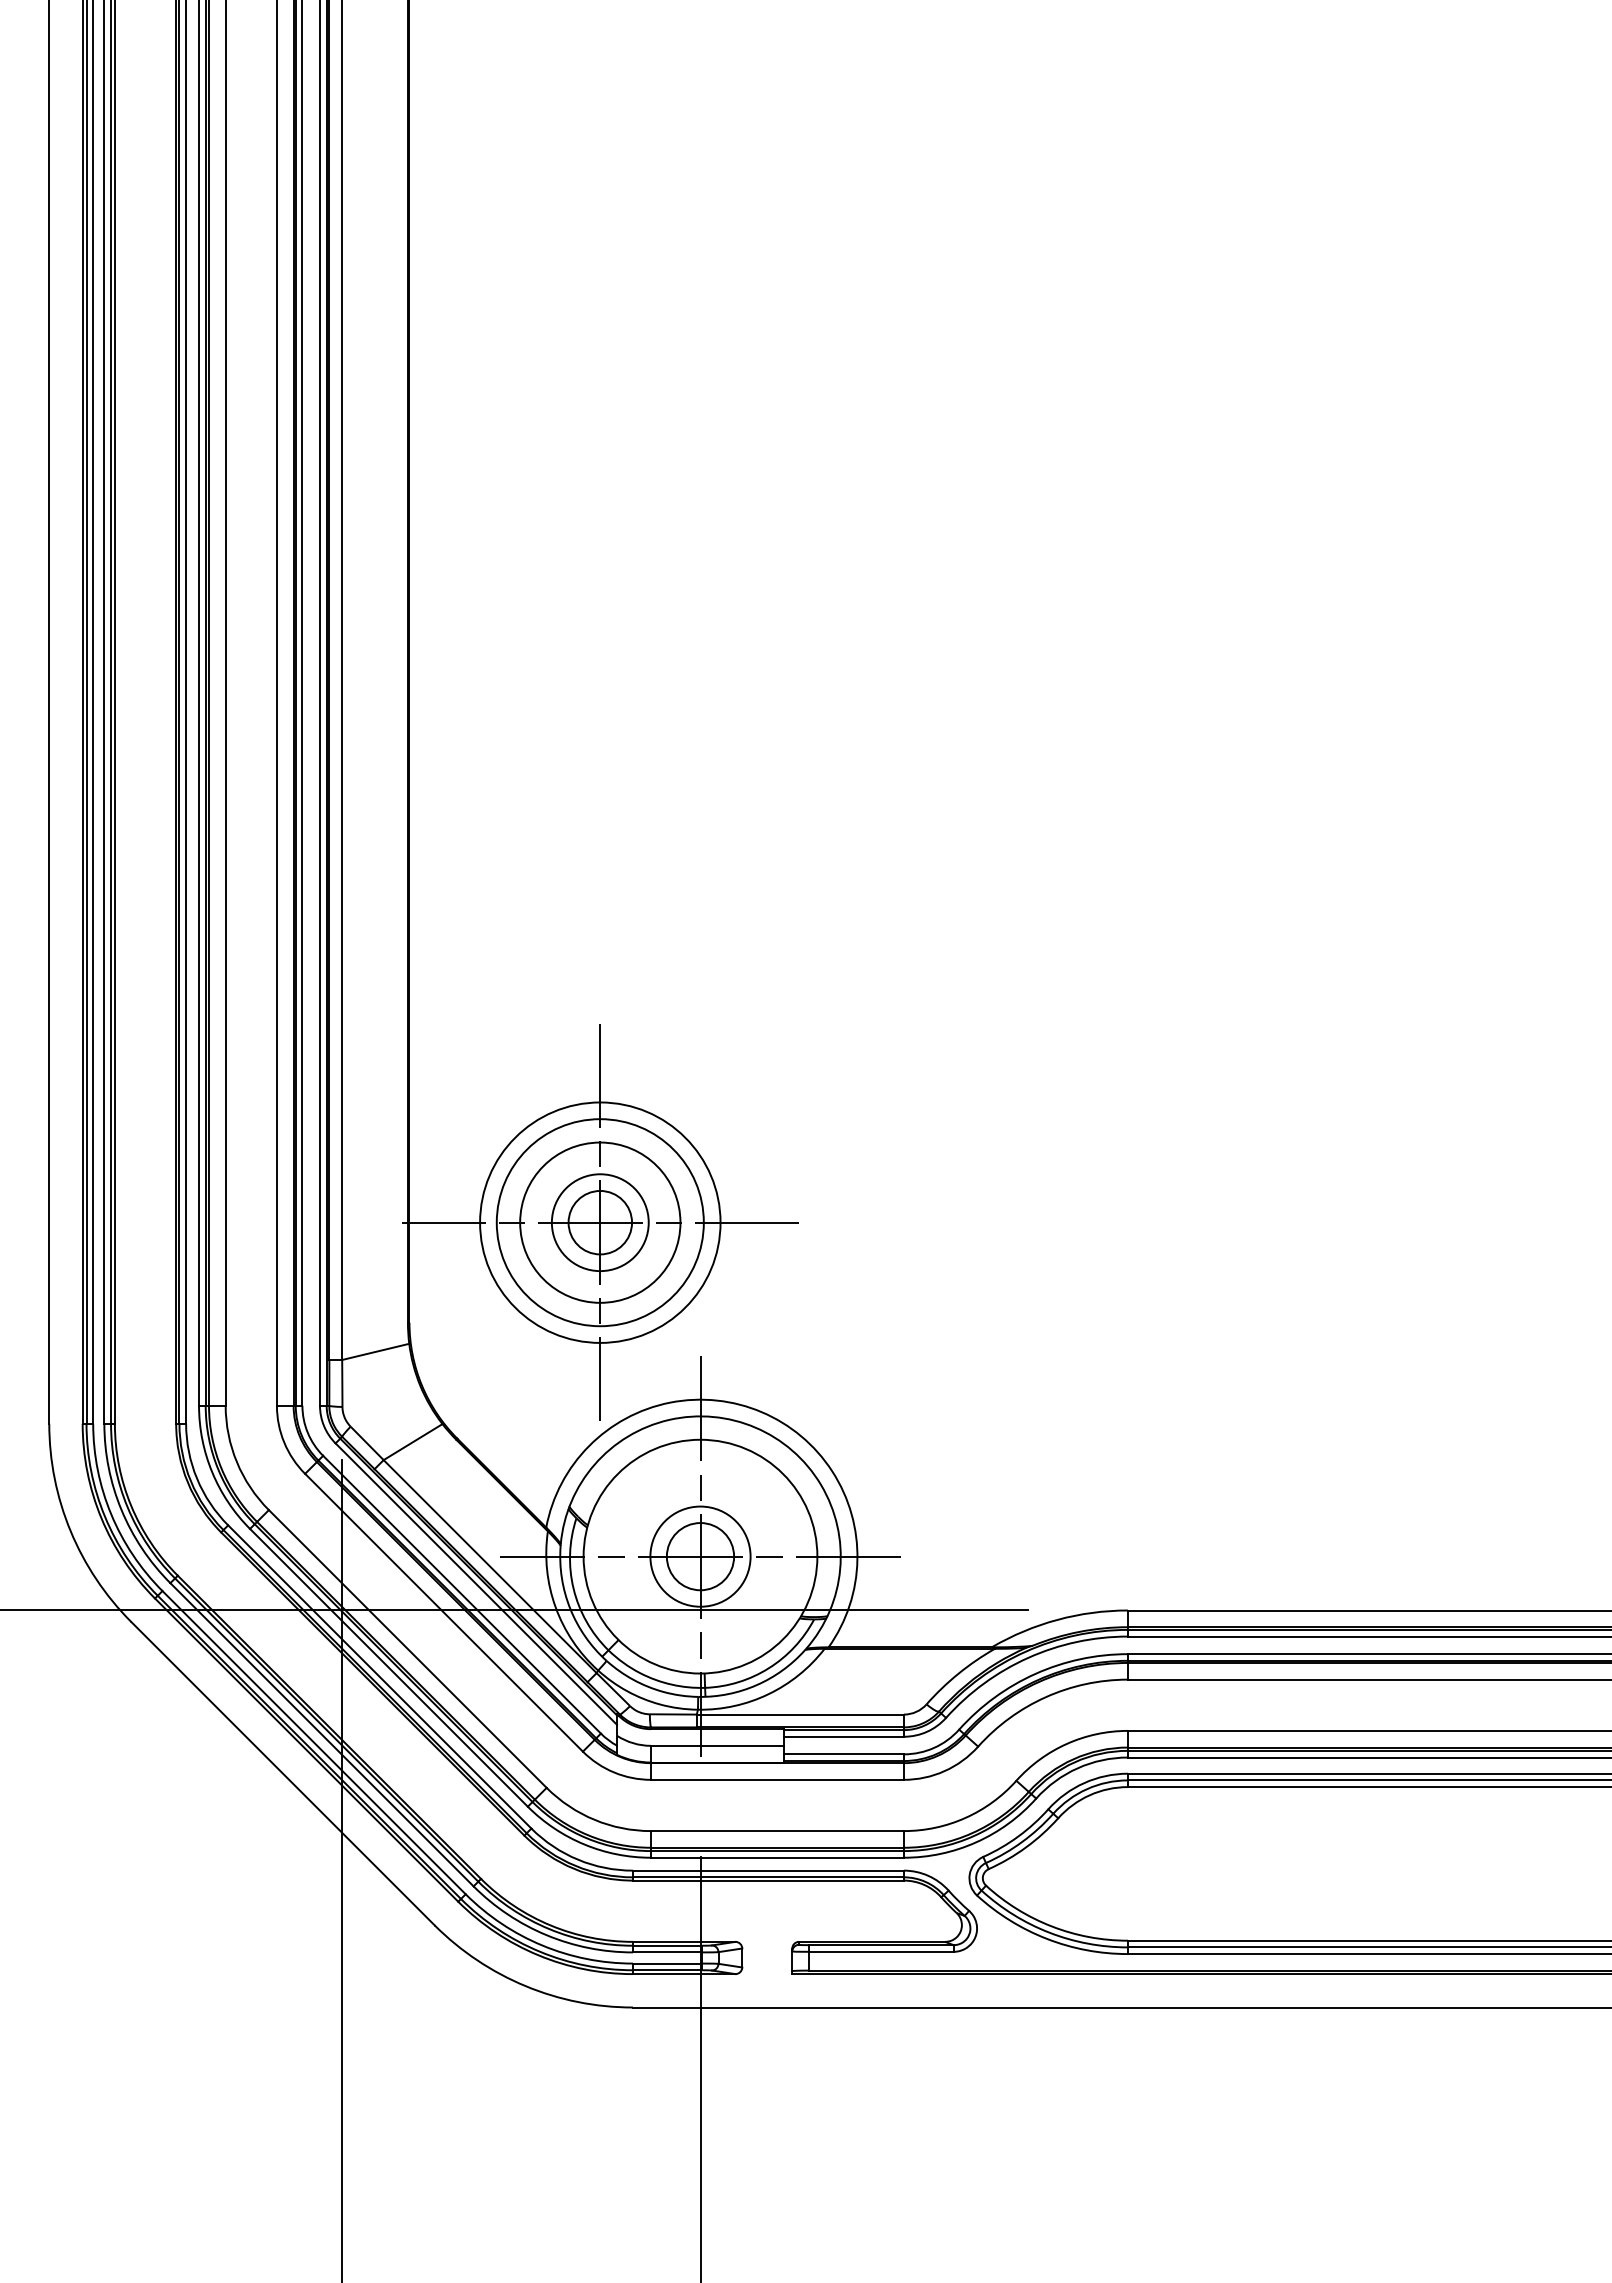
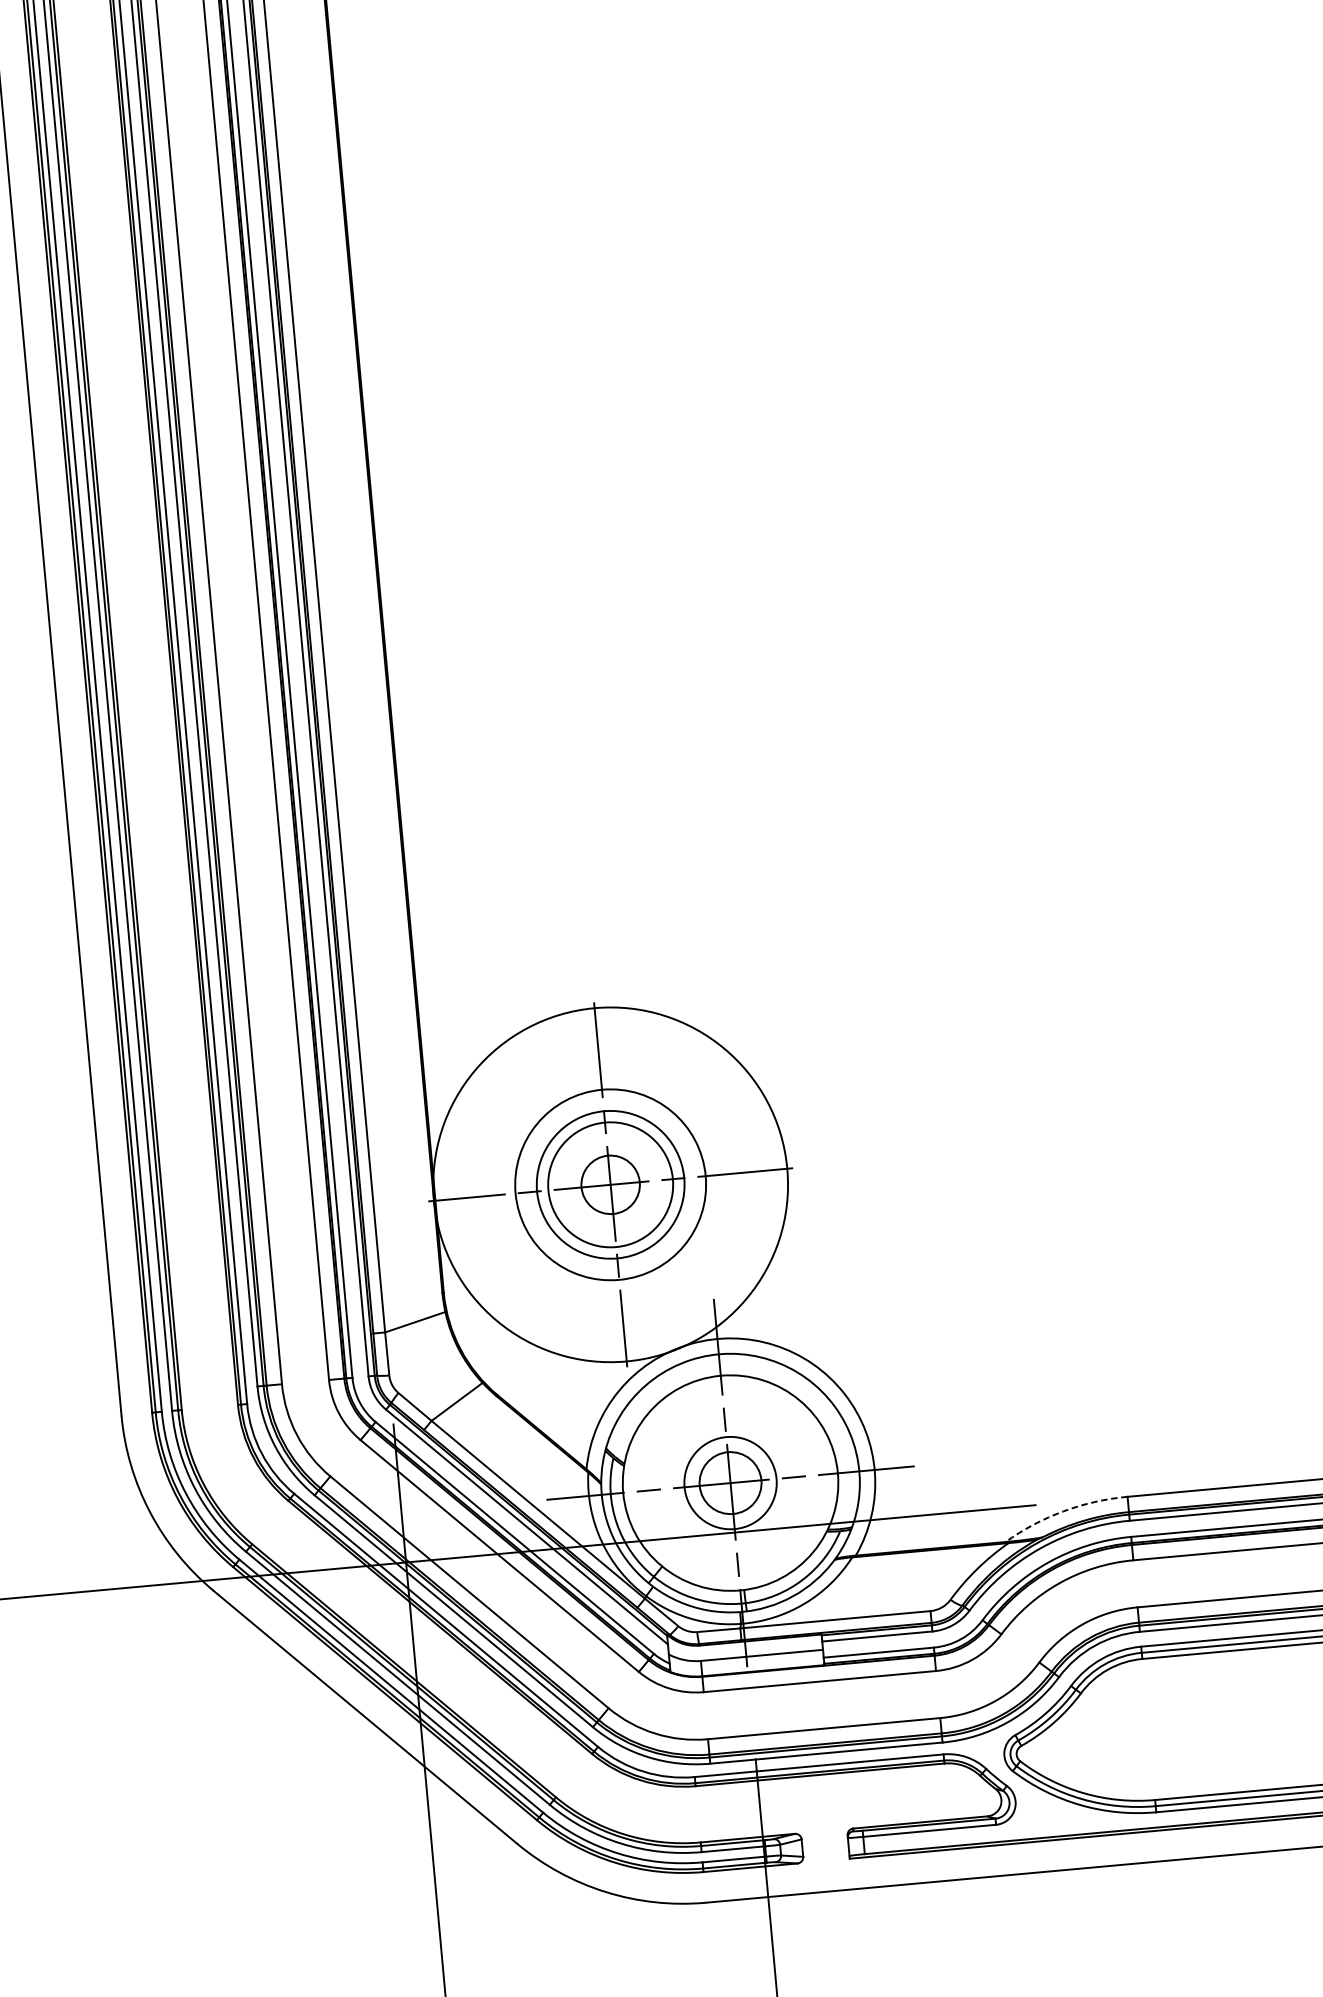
circle: (599, 1222) -> (609, 1184), size x1.4
circle: (600, 1222) -> (610, 1184), size x1.6
arc: (1057, 1619) -> (1063, 1510), solid -> dashed

